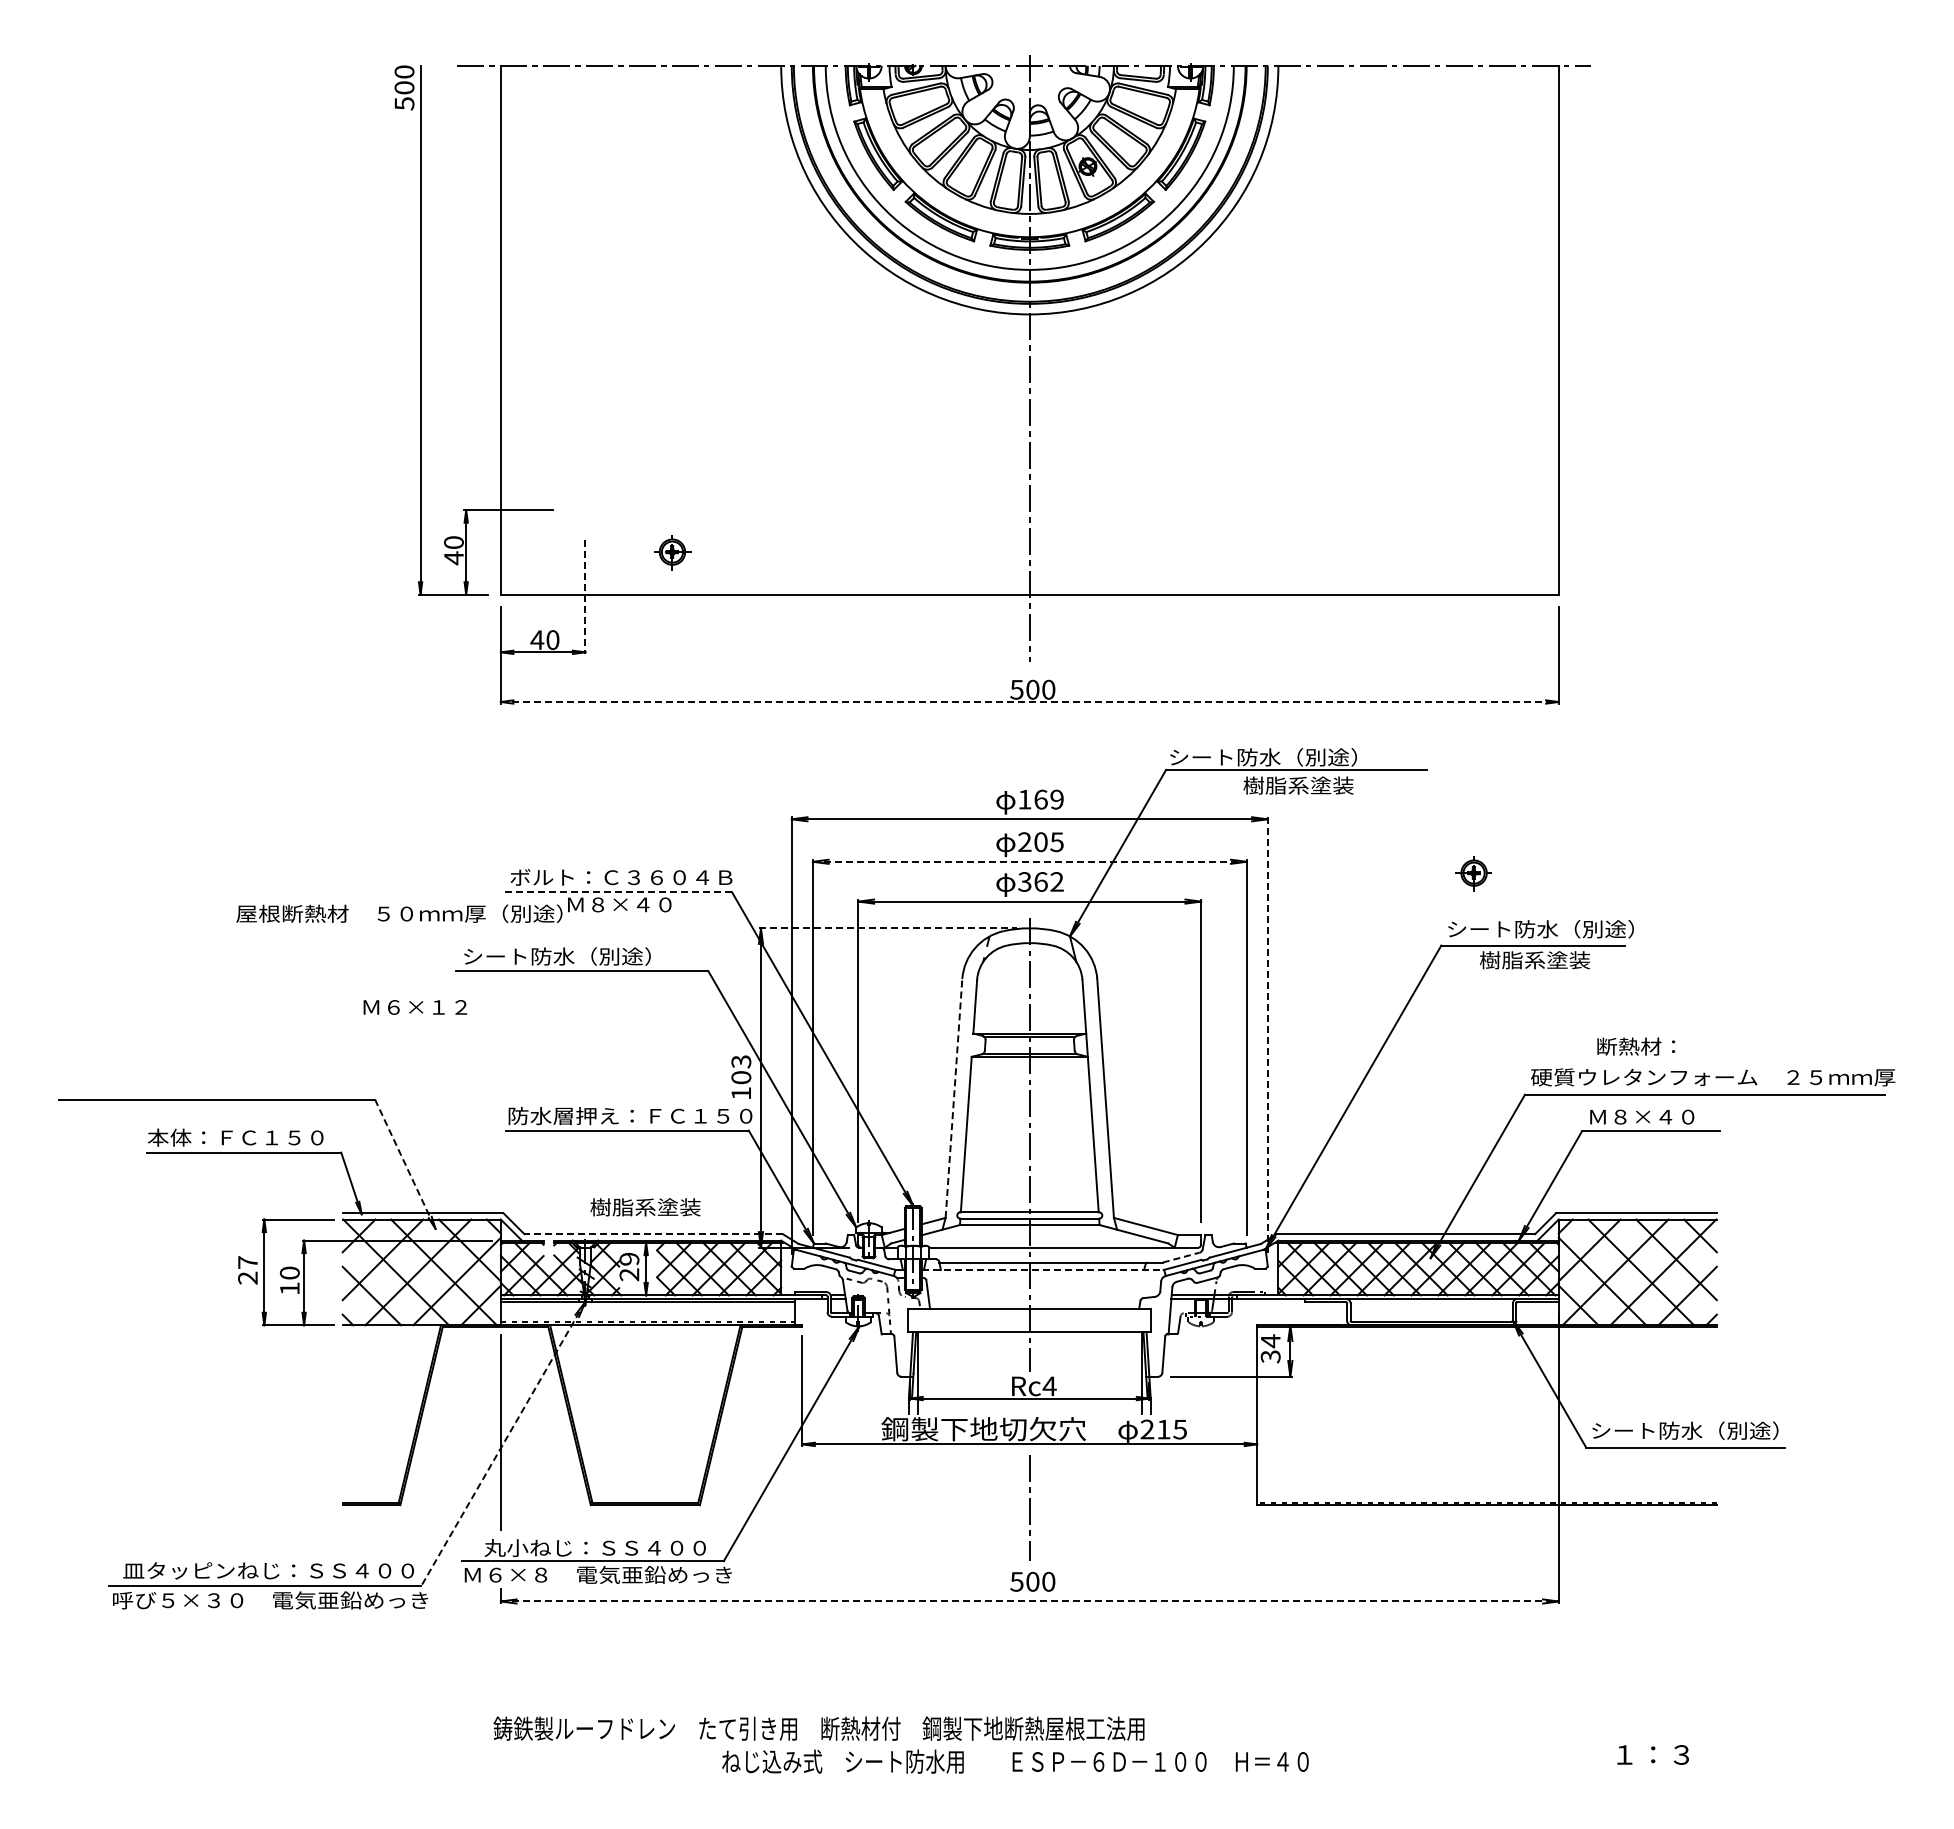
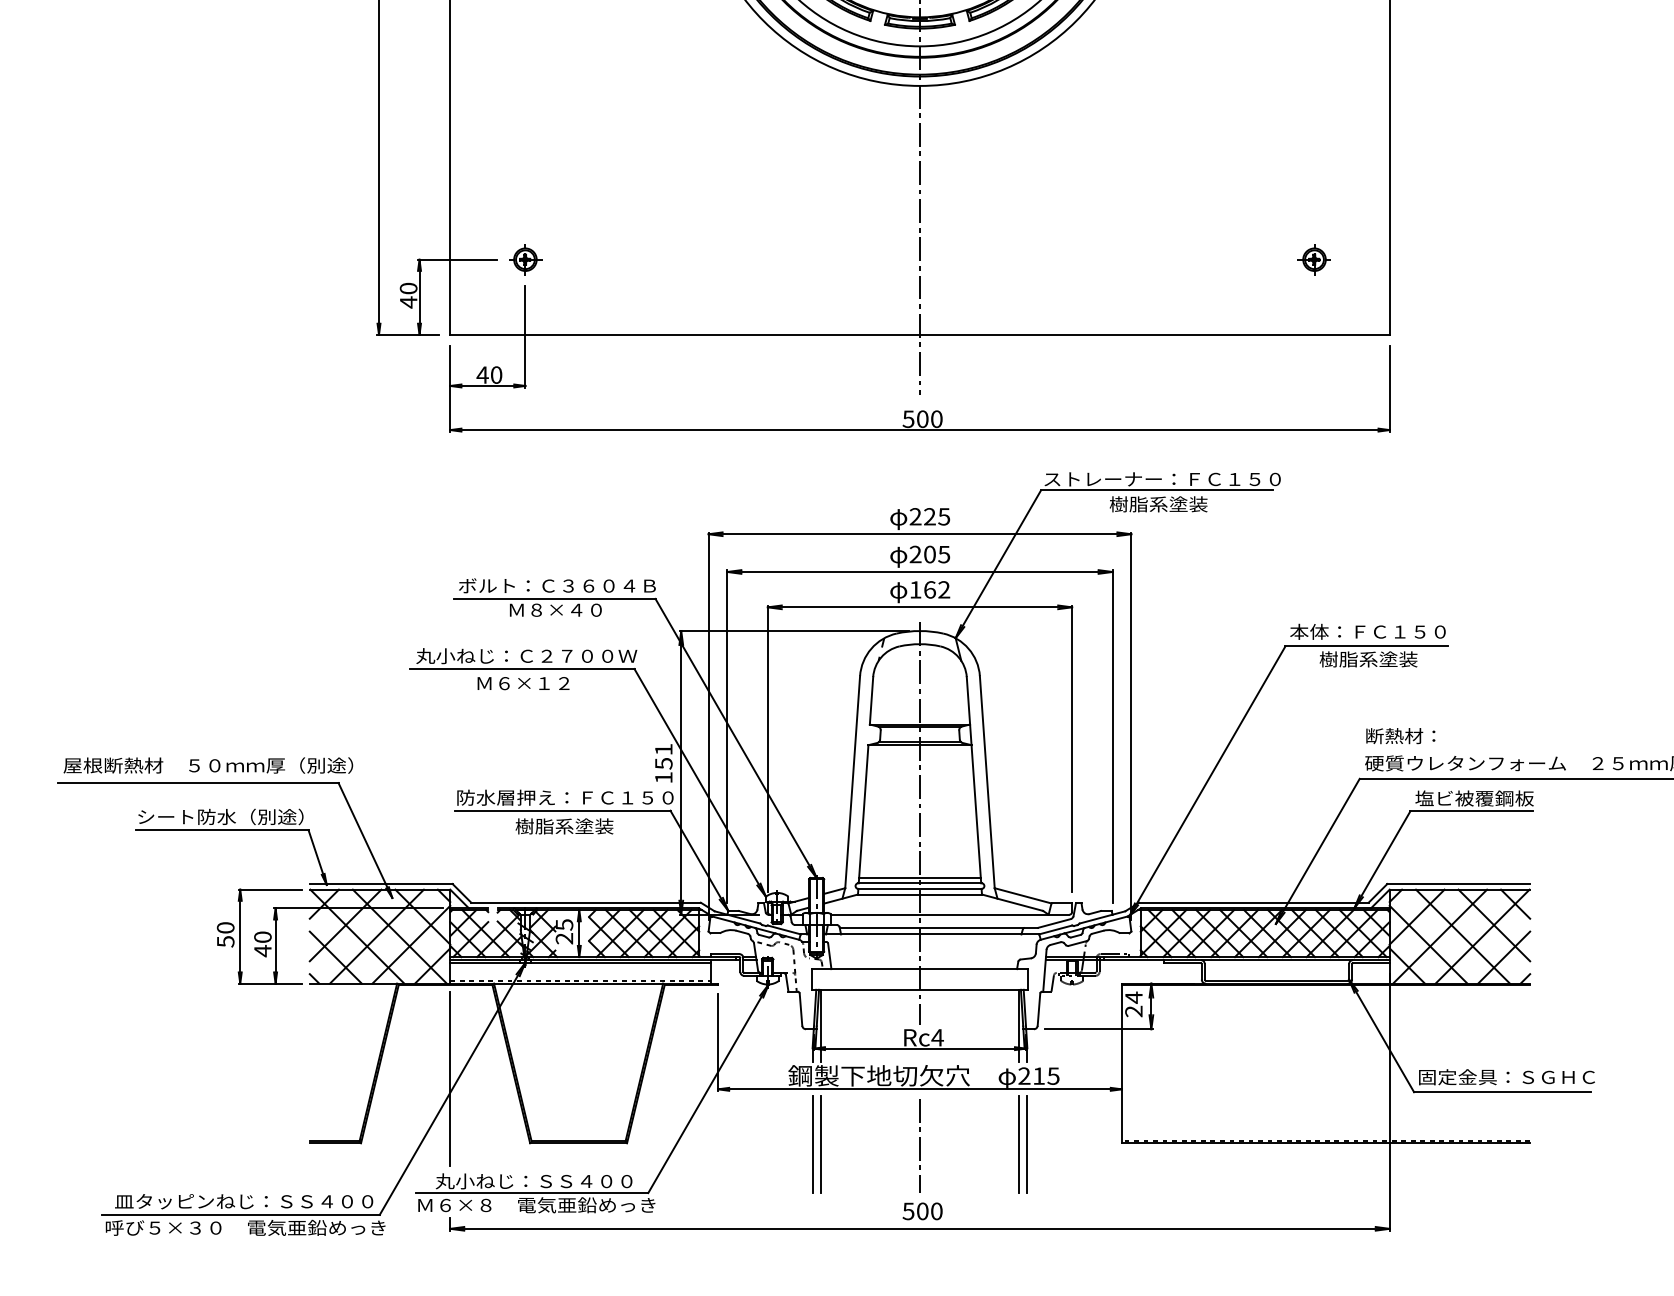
part: (672, 552) -> (525, 260), moved
line: (585, 597) -> (525, 337), dashed -> solid
line: (1029, 702) -> (919, 430), dashed -> solid
text: (1303, 757) -> (1163, 479), シート防水（別途） -> ストレーナー：ＦＣ１５０
text: (1040, 799) -> (929, 516), 169 -> 225
line: (1029, 861) -> (919, 571), dashed -> solid
part: (1473, 873) -> (1313, 260), moved
text: (1024, 881) -> (915, 589), 362 -> 162
line: (618, 892) -> (554, 599), dashed -> solid
text: (399, 913) -> (208, 765), moved
line: (888, 928) -> (794, 631), dashed -> solid
text: (1539, 929) -> (1372, 632), シート防水（別途） -> 本体：ＦＣ１５０
text: (586, 956) -> (526, 656), シート防水（別途） -> 丸小ねじ：Ｃ２７００Ｗ
text: (414, 1007) -> (522, 683), moved
line: (1267, 1036) -> (1131, 727), dashed -> solid
text: (1636, 1046) -> (1401, 736), moved
text: (741, 1069) -> (663, 756), 103 -> 151
line: (953, 1098) -> (852, 782), dashed -> solid
text: (1653, 1116) -> (1473, 798), Ｍ８×４０ -> 塩ビ被覆鋼板
text: (241, 1137) -> (219, 816), 本体：ＦＣ１５０ -> シート防水（別途）
line: (405, 1164) -> (365, 840), dashed -> solid
line: (1029, 1206) -> (919, 878), added
text: (645, 1207) -> (564, 826), moved
line: (653, 1234) -> (585, 902), dashed -> solid
line: (1181, 1257) -> (1054, 923), dashed -> solid
text: (629, 1259) -> (564, 925), 29 -> 25
line: (1042, 1269) -> (931, 934), dashed -> solid
text: (247, 1270) -> (225, 934), 27 -> 50
text: (289, 1288) -> (262, 950), 10 -> 40
text: (1270, 1356) -> (1133, 1011), 34 -> 24
text: (1690, 1430) -> (1506, 1076), シート防水（別途） -> 固定金具：ＳＧＨＣ
line: (503, 1444) -> (452, 1089), dashed -> solid
line: (908, 1505) -> (812, 1143), added
line: (917, 1505) -> (820, 1143), added
line: (1141, 1505) -> (1019, 1143), added
line: (1150, 1505) -> (1027, 1143), added
line: (1029, 1601) -> (919, 1228), dashed -> solid

